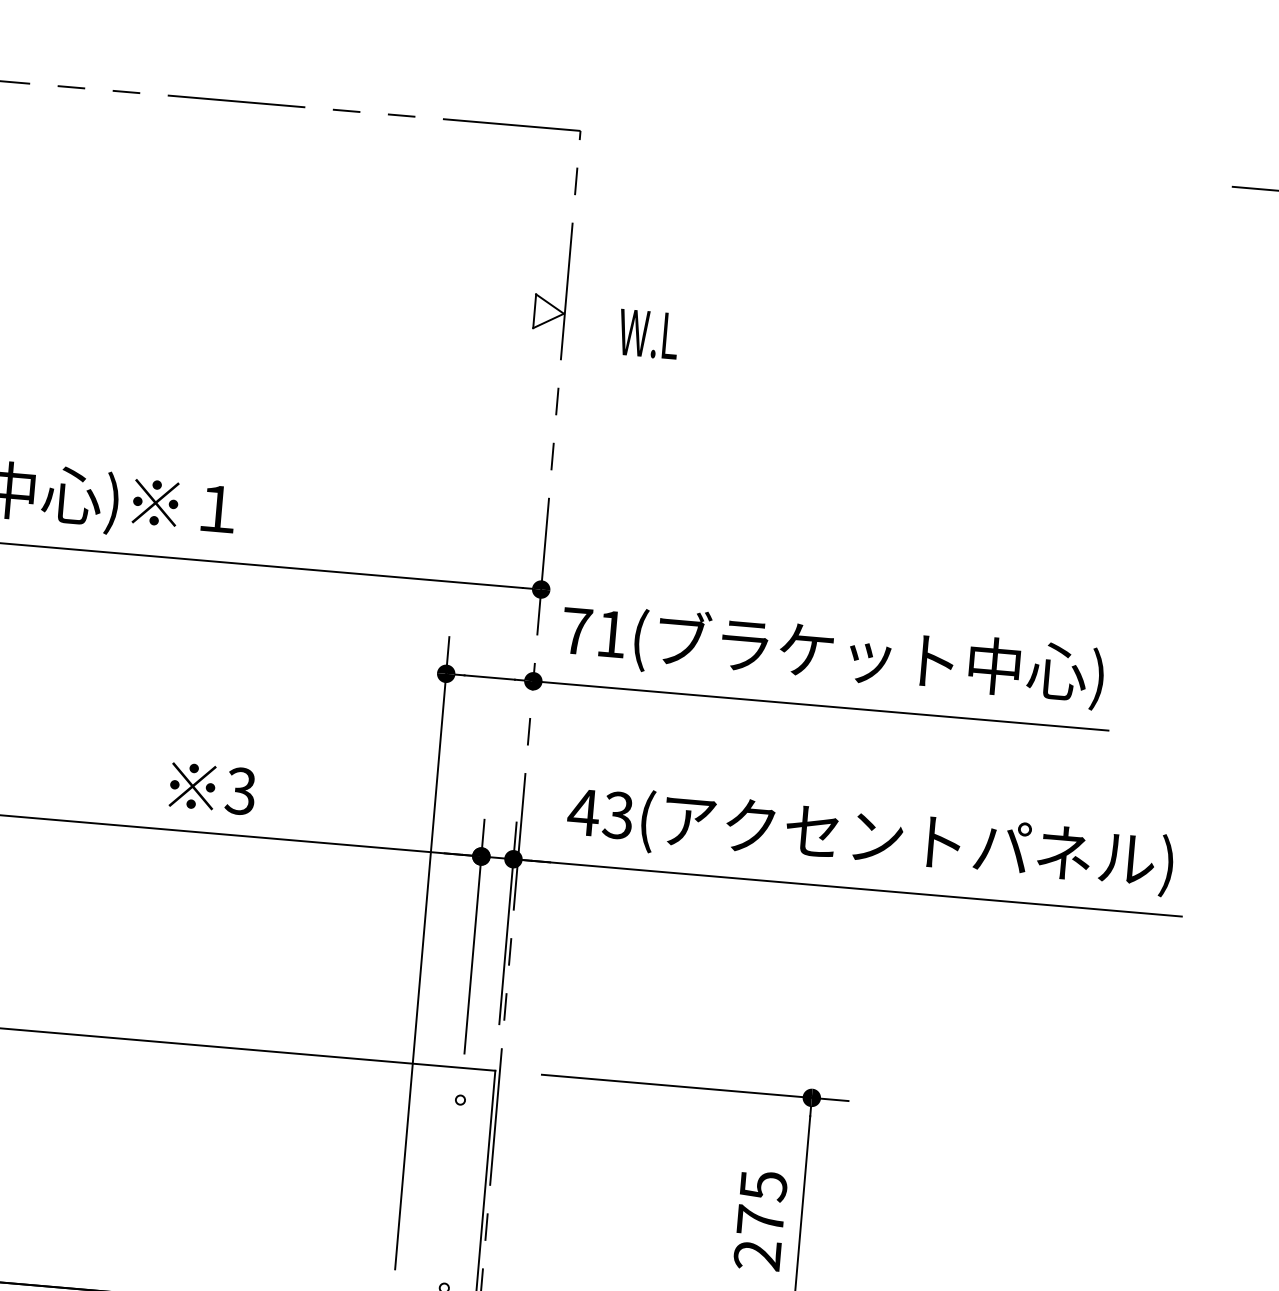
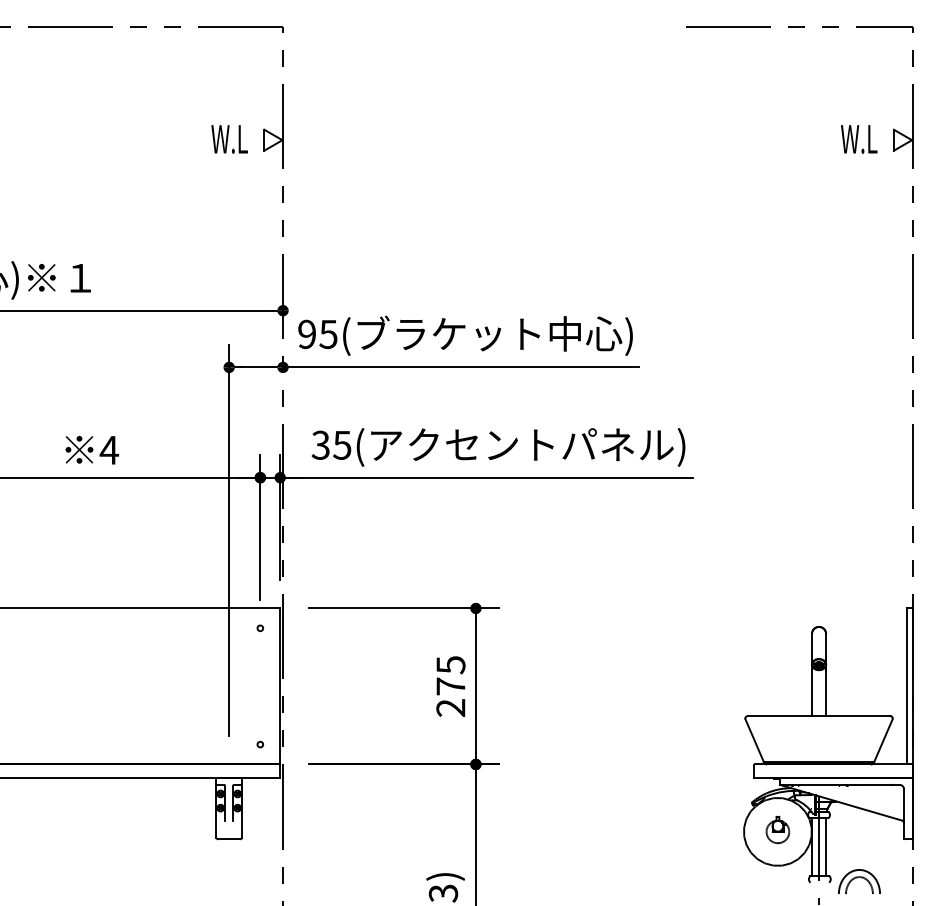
text: (648, 334) -> (229, 139), moved
text: (593, 632) -> (317, 334), 71( -> 95(
text: (241, 789) -> (109, 449), 3 -> 4
text: (601, 812) -> (331, 444), 43( -> 35(

